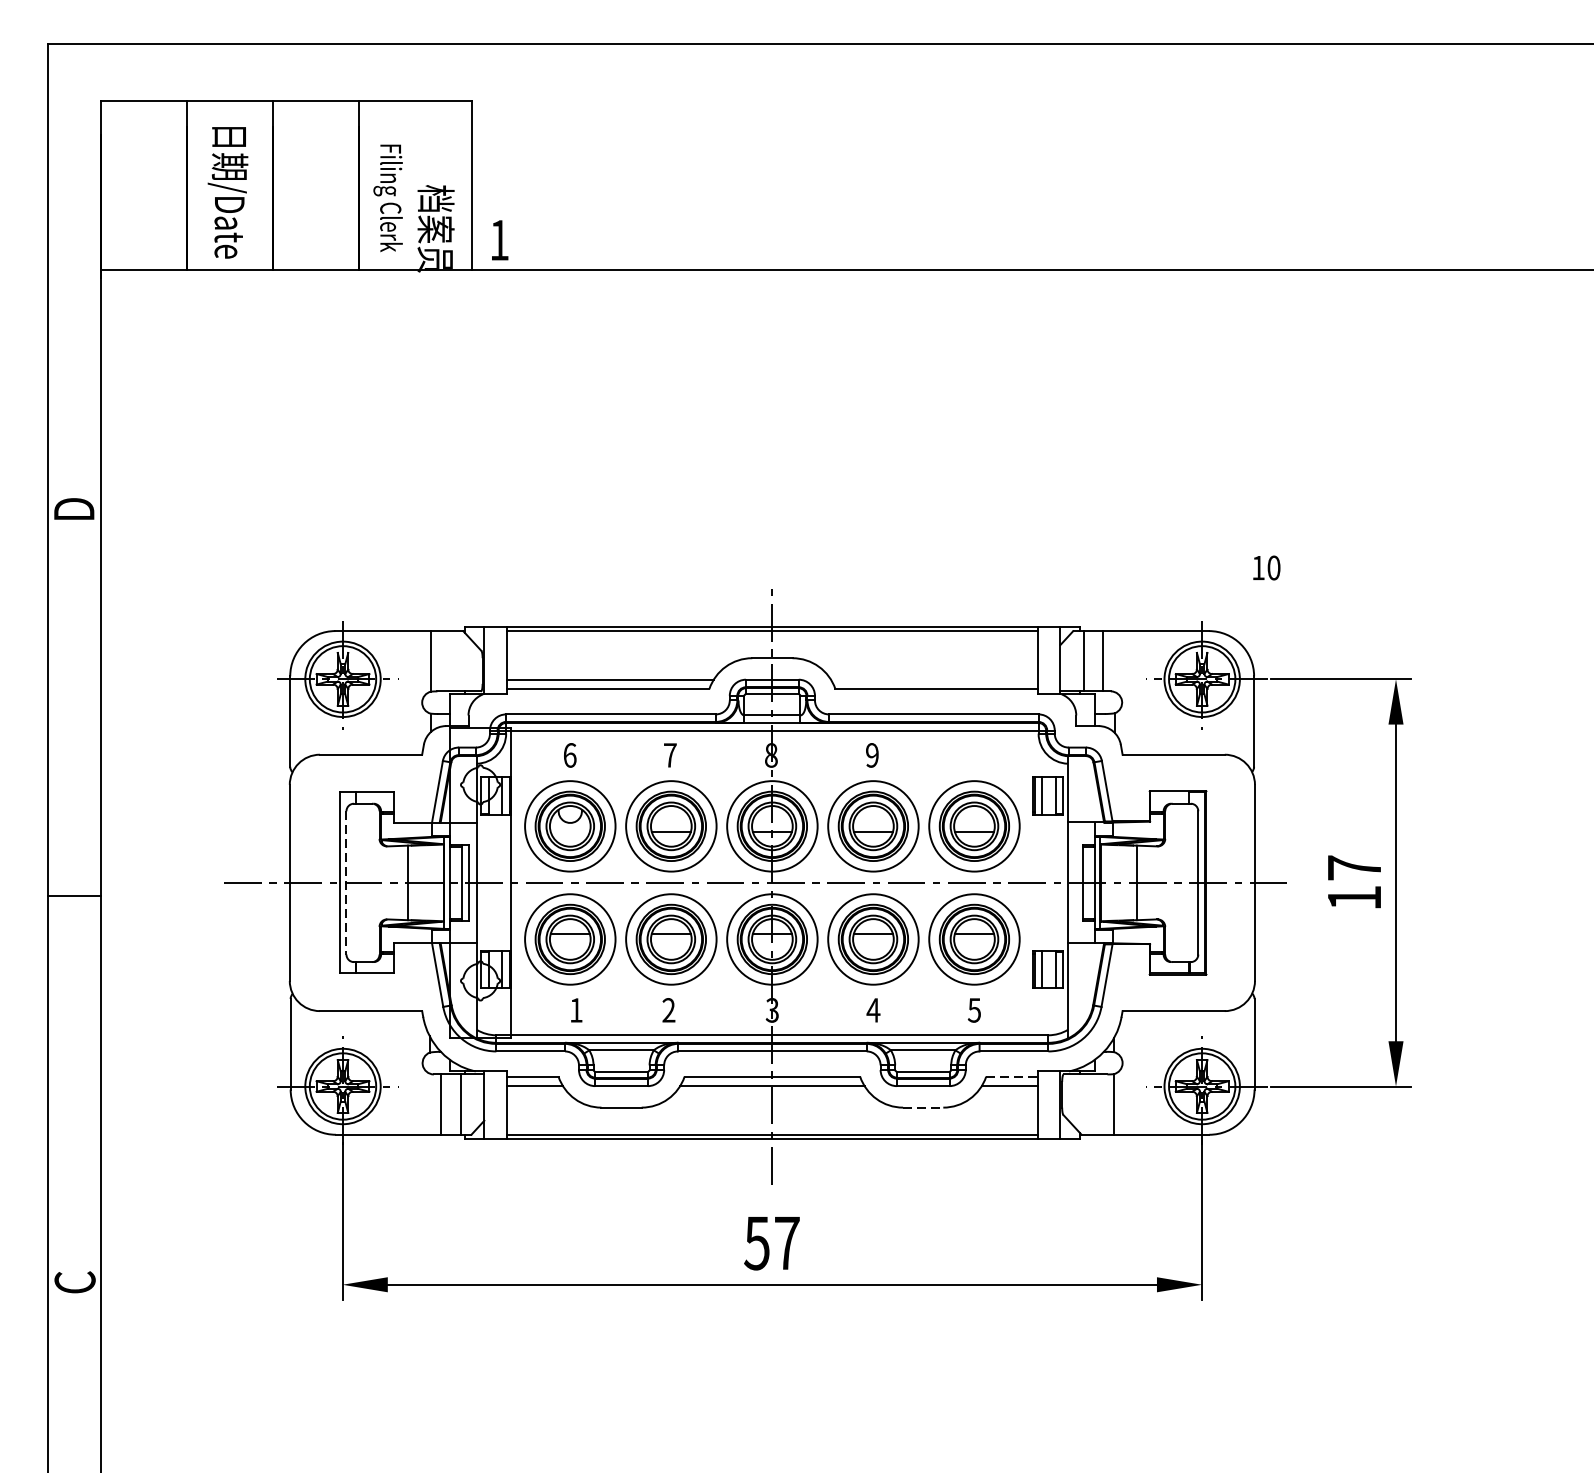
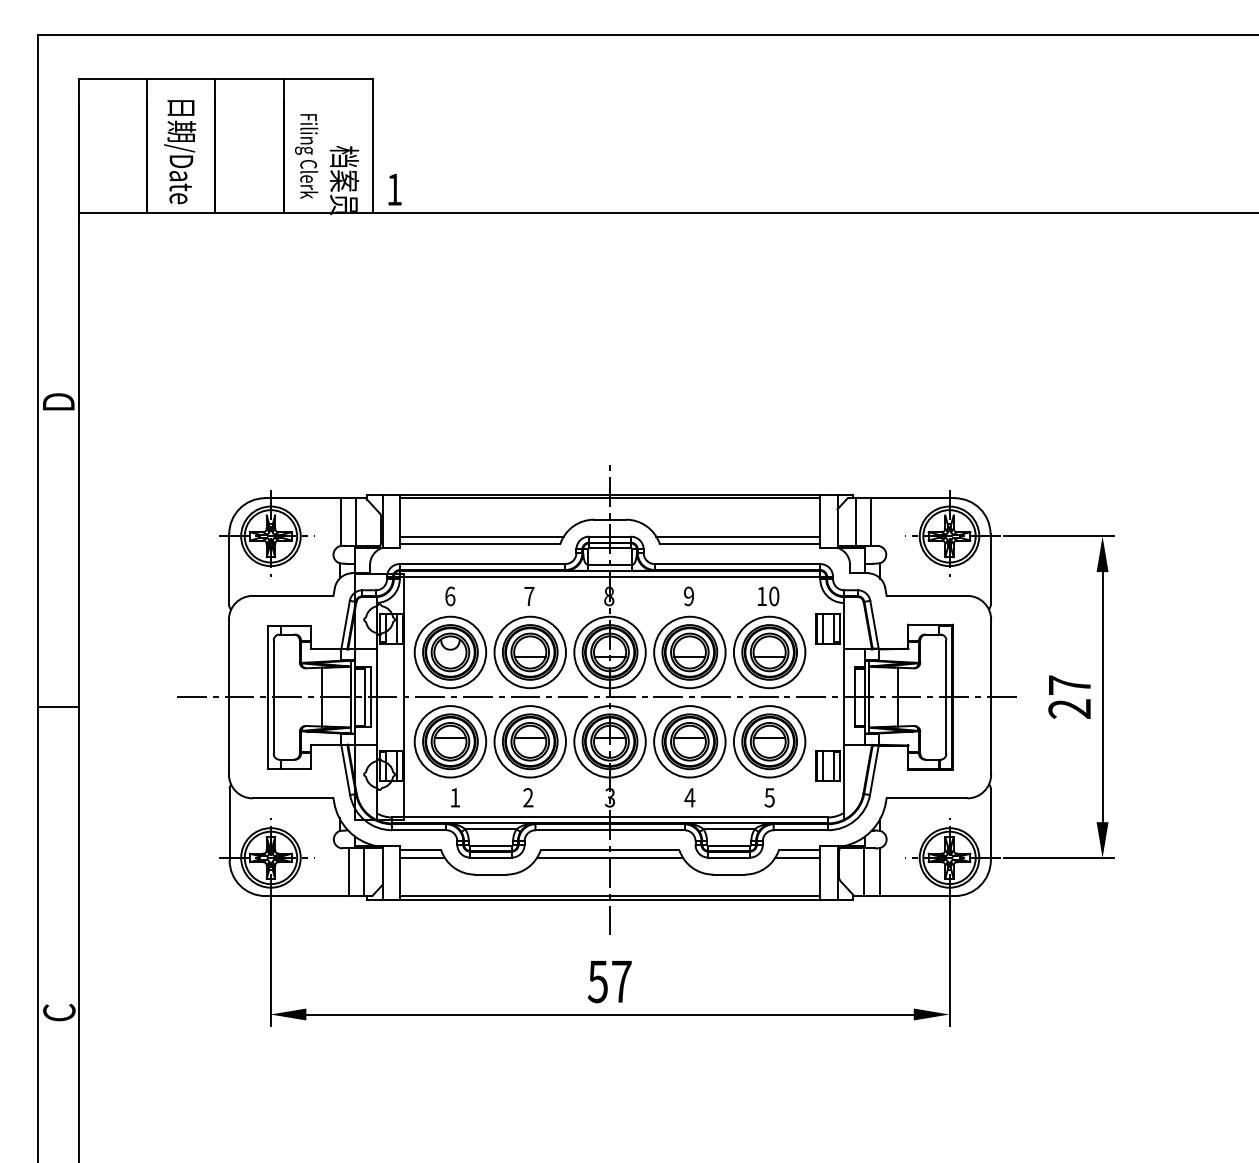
text: (1266, 568) -> (768, 596), moved
line: (450, 660) -> (355, 521), added
line: (933, 679) -> (737, 536), added
line: (346, 883) -> (273, 697), dashed -> solid
text: (1354, 897) -> (1069, 708), 17 -> 27
line: (1012, 1077) -> (799, 850), dashed -> solid
line: (1094, 1104) -> (864, 872), added
line: (923, 1107) -> (729, 874), dashed -> solid

